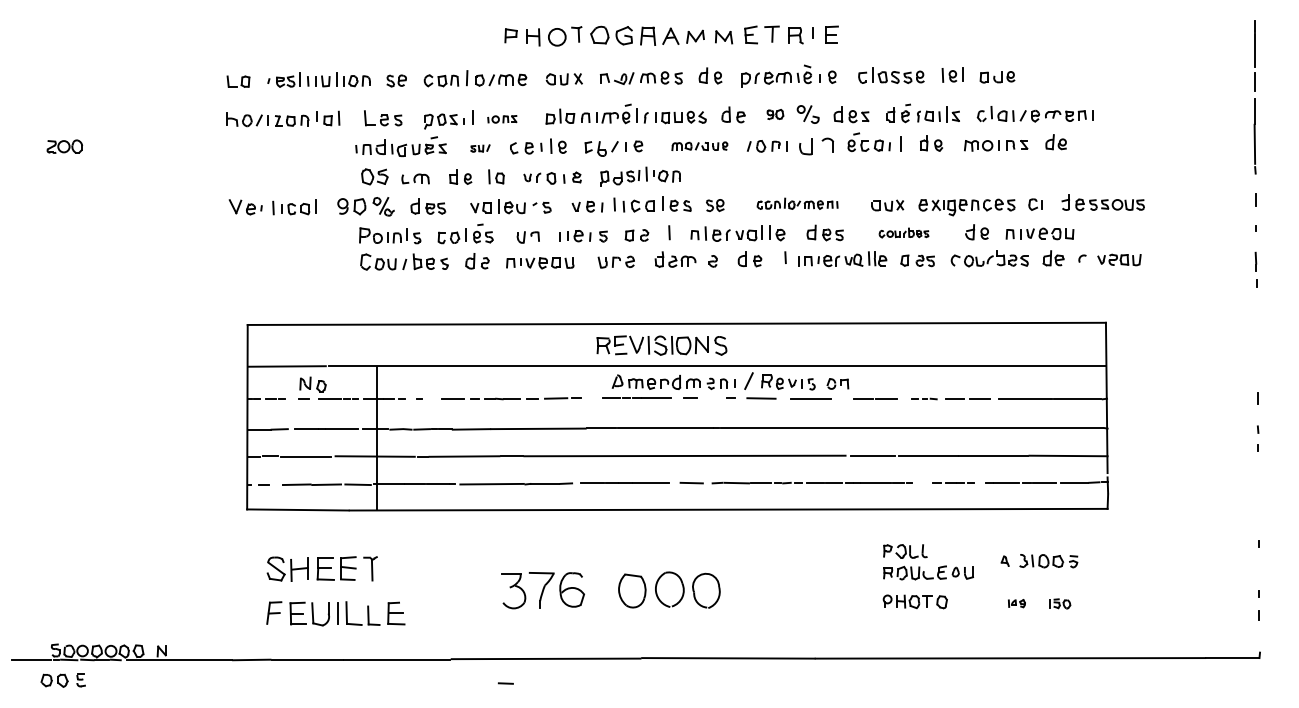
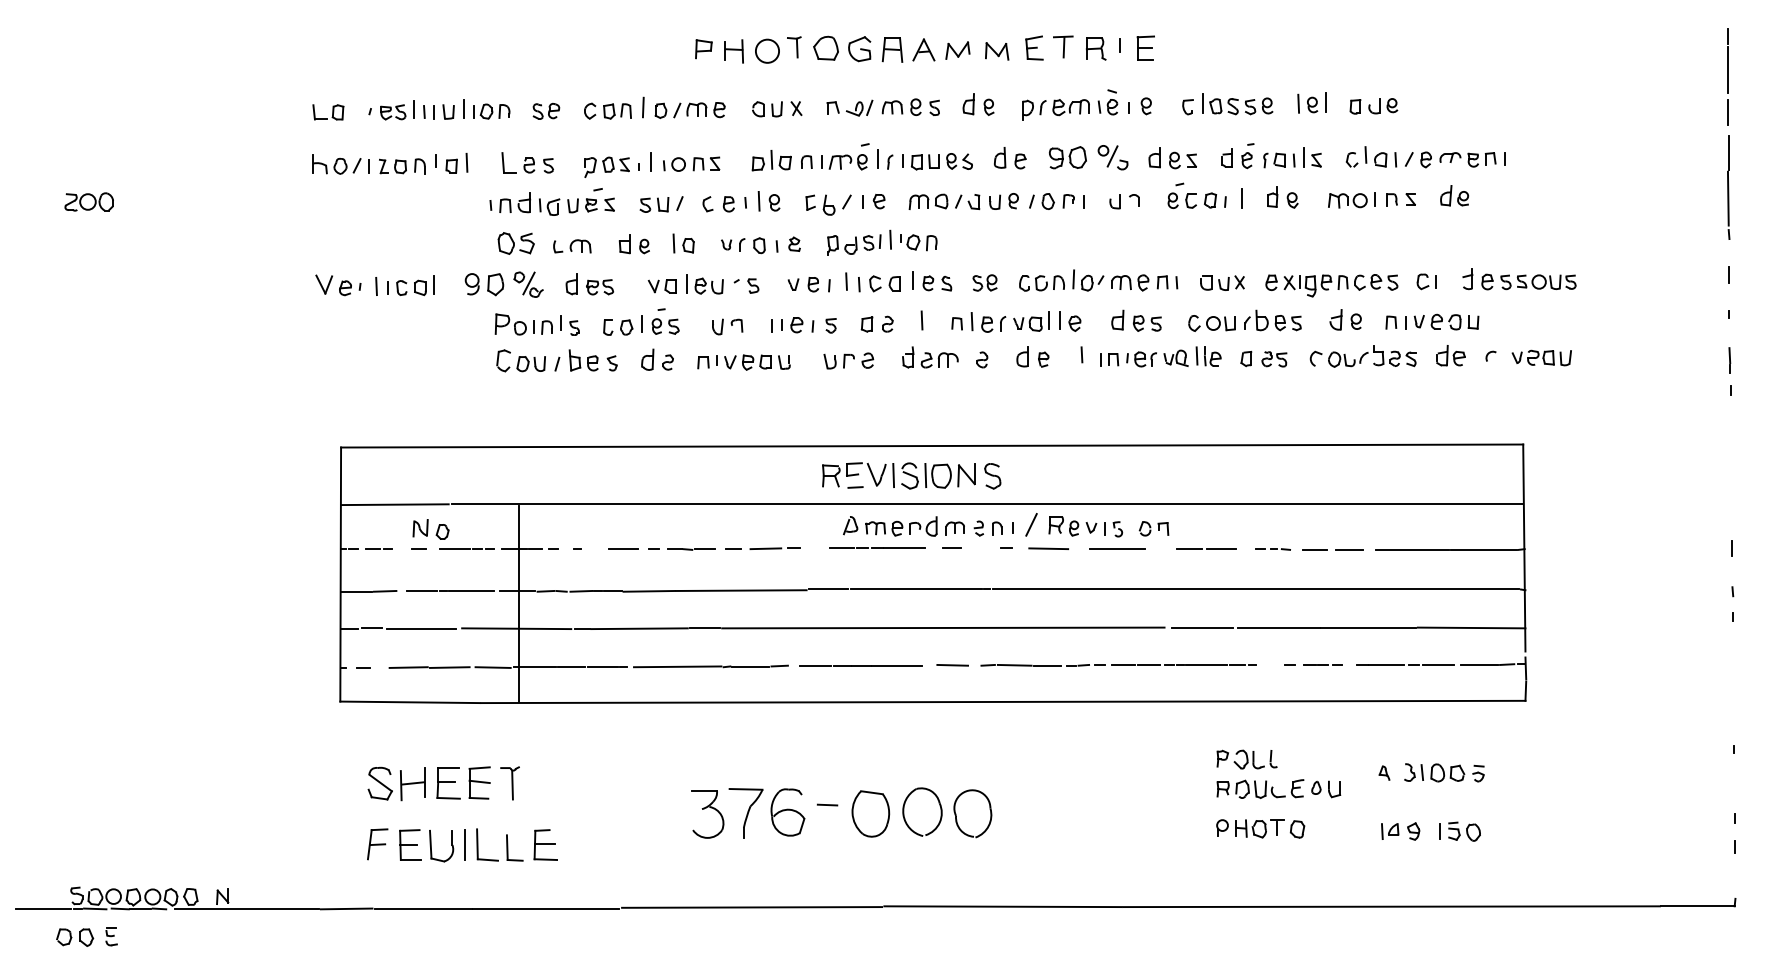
part: (775, 114) -> (1068, 157), size x1.67
part: (502, 119) -> (692, 164), size x1.43
part: (699, 145) -> (963, 200), size x1.43
part: (816, 146) -> (1124, 201), size x0.62
part: (480, 148) -> (661, 204), size x1.67
part: (797, 203) -> (1098, 280), size x1.43
part: (903, 232) -> (1244, 320), size x1.67
part: (1016, 603) -> (1400, 831), size x1.67
part: (1059, 603) -> (1459, 831), size x1.43
line: (505, 683) -> (827, 804), moved

